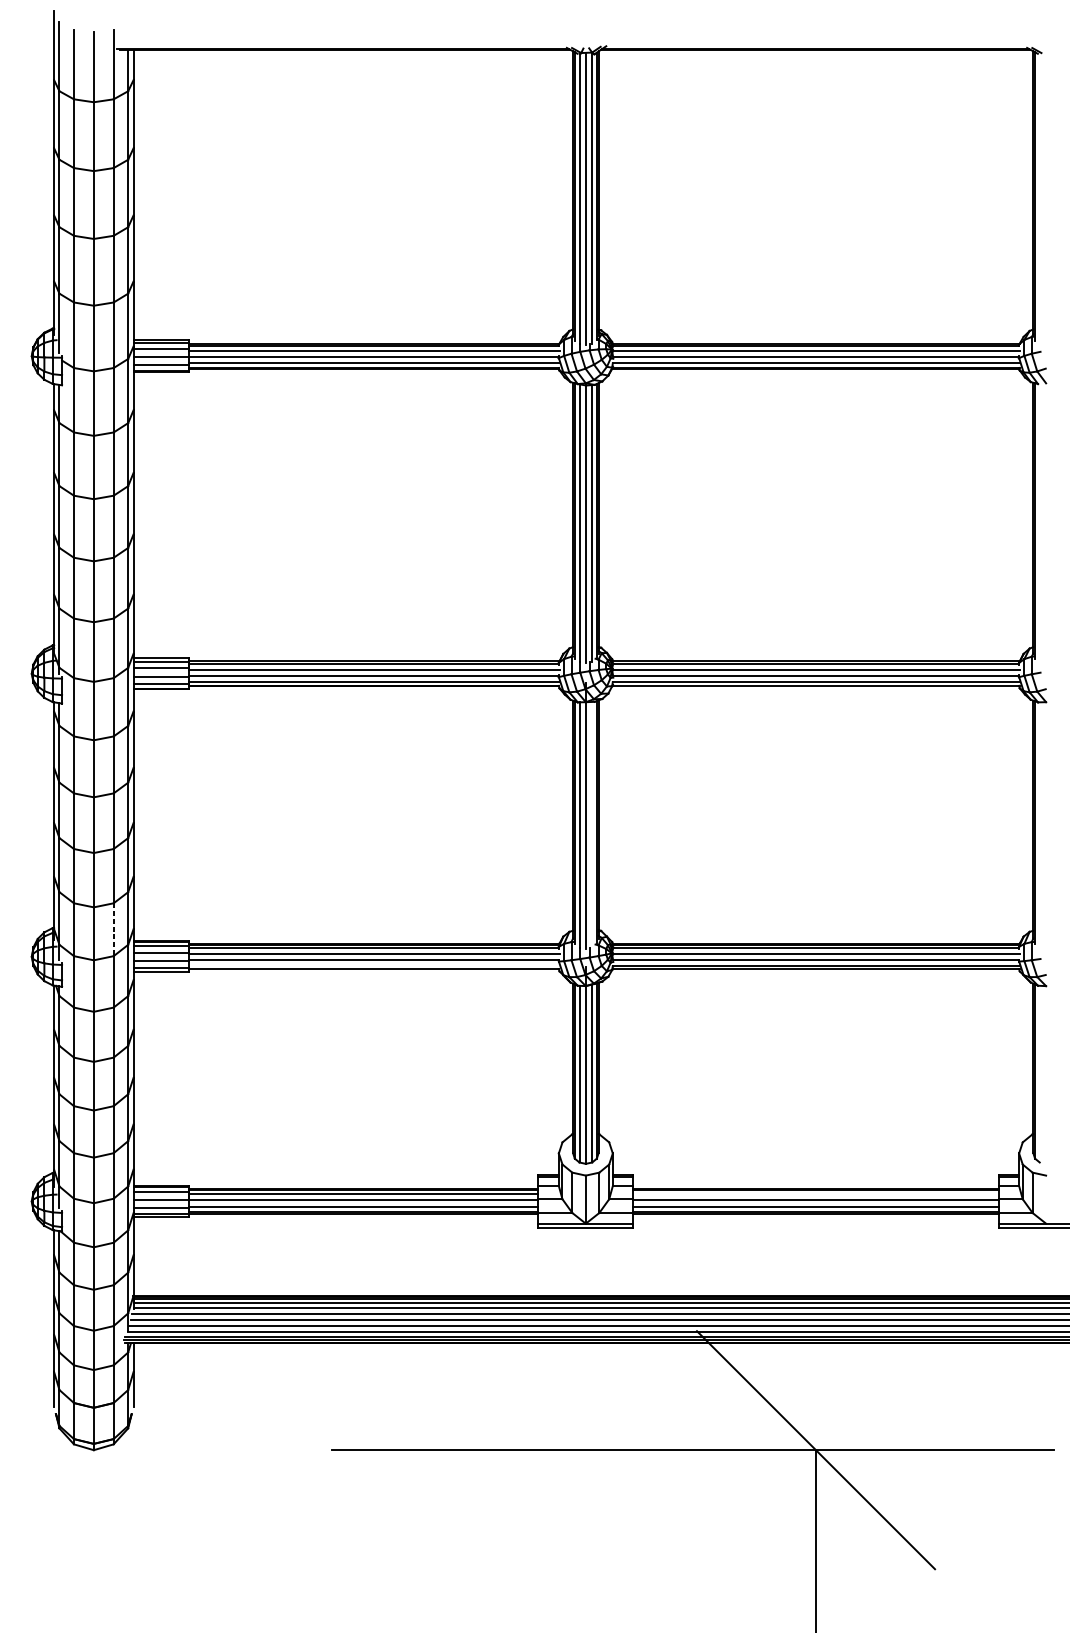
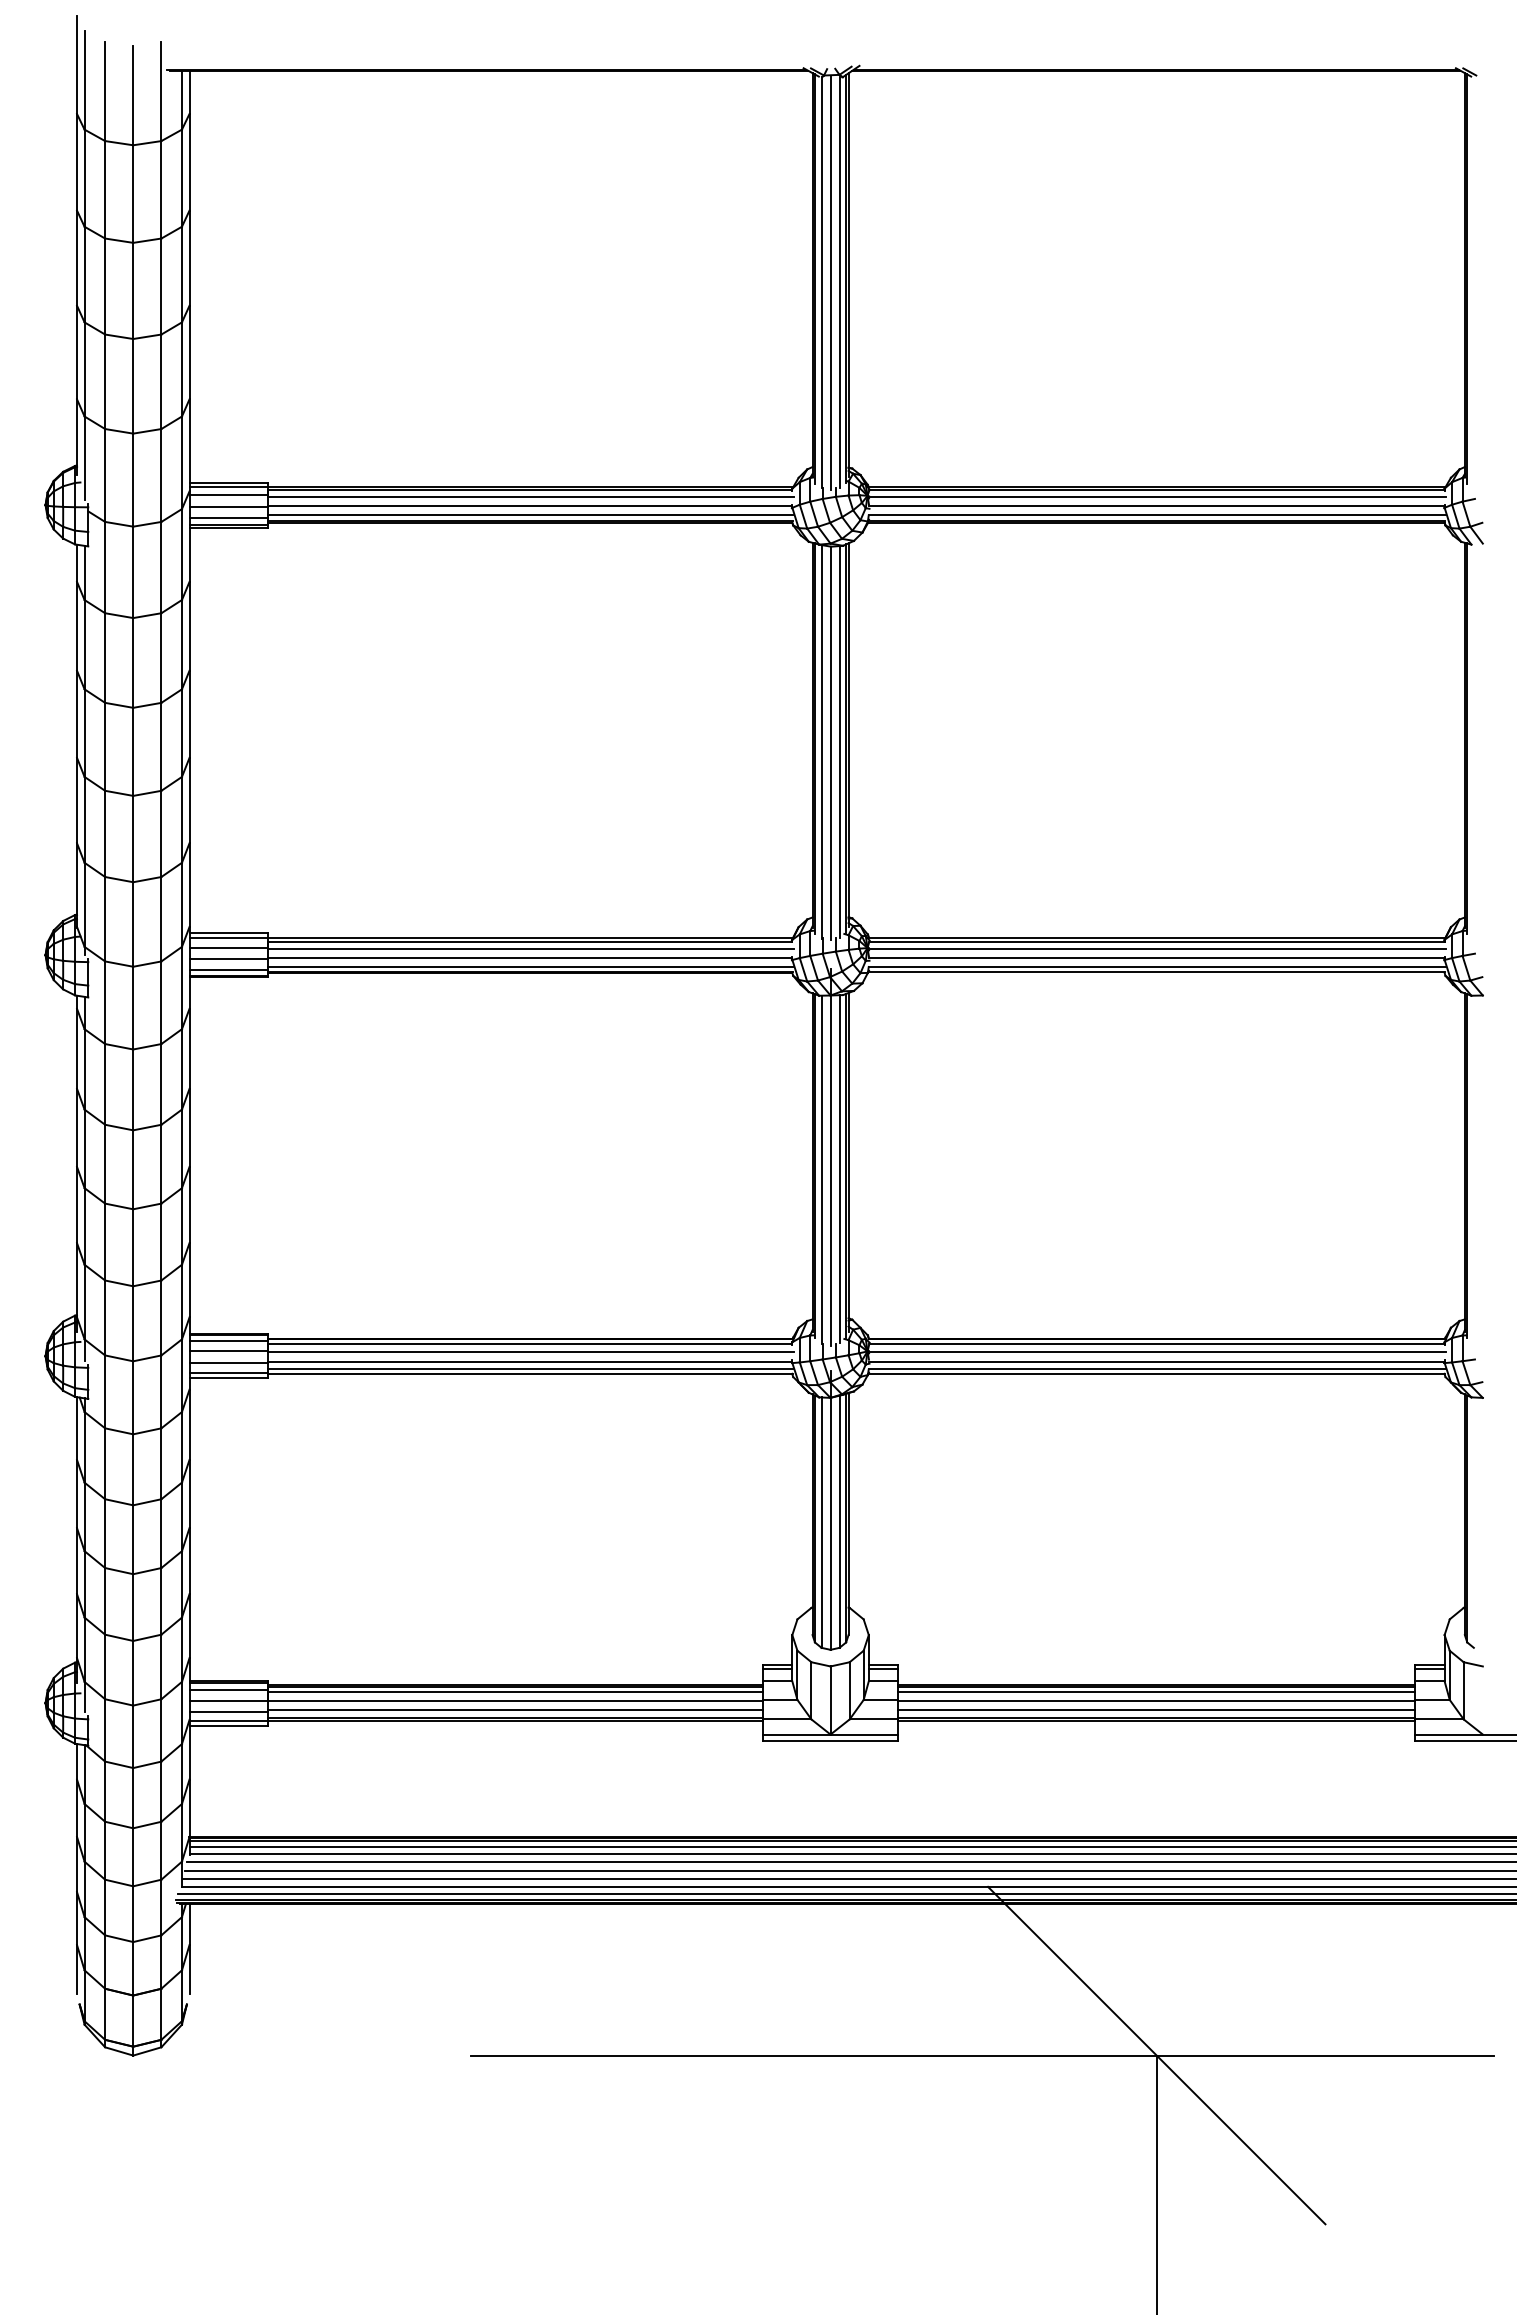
line: (592, 824) -> (839, 1169), added
line: (113, 930) -> (161, 1318), dashed -> solid
line: (374, 966) -> (530, 1369), added
line: (815, 1193) -> (1156, 1692), added

